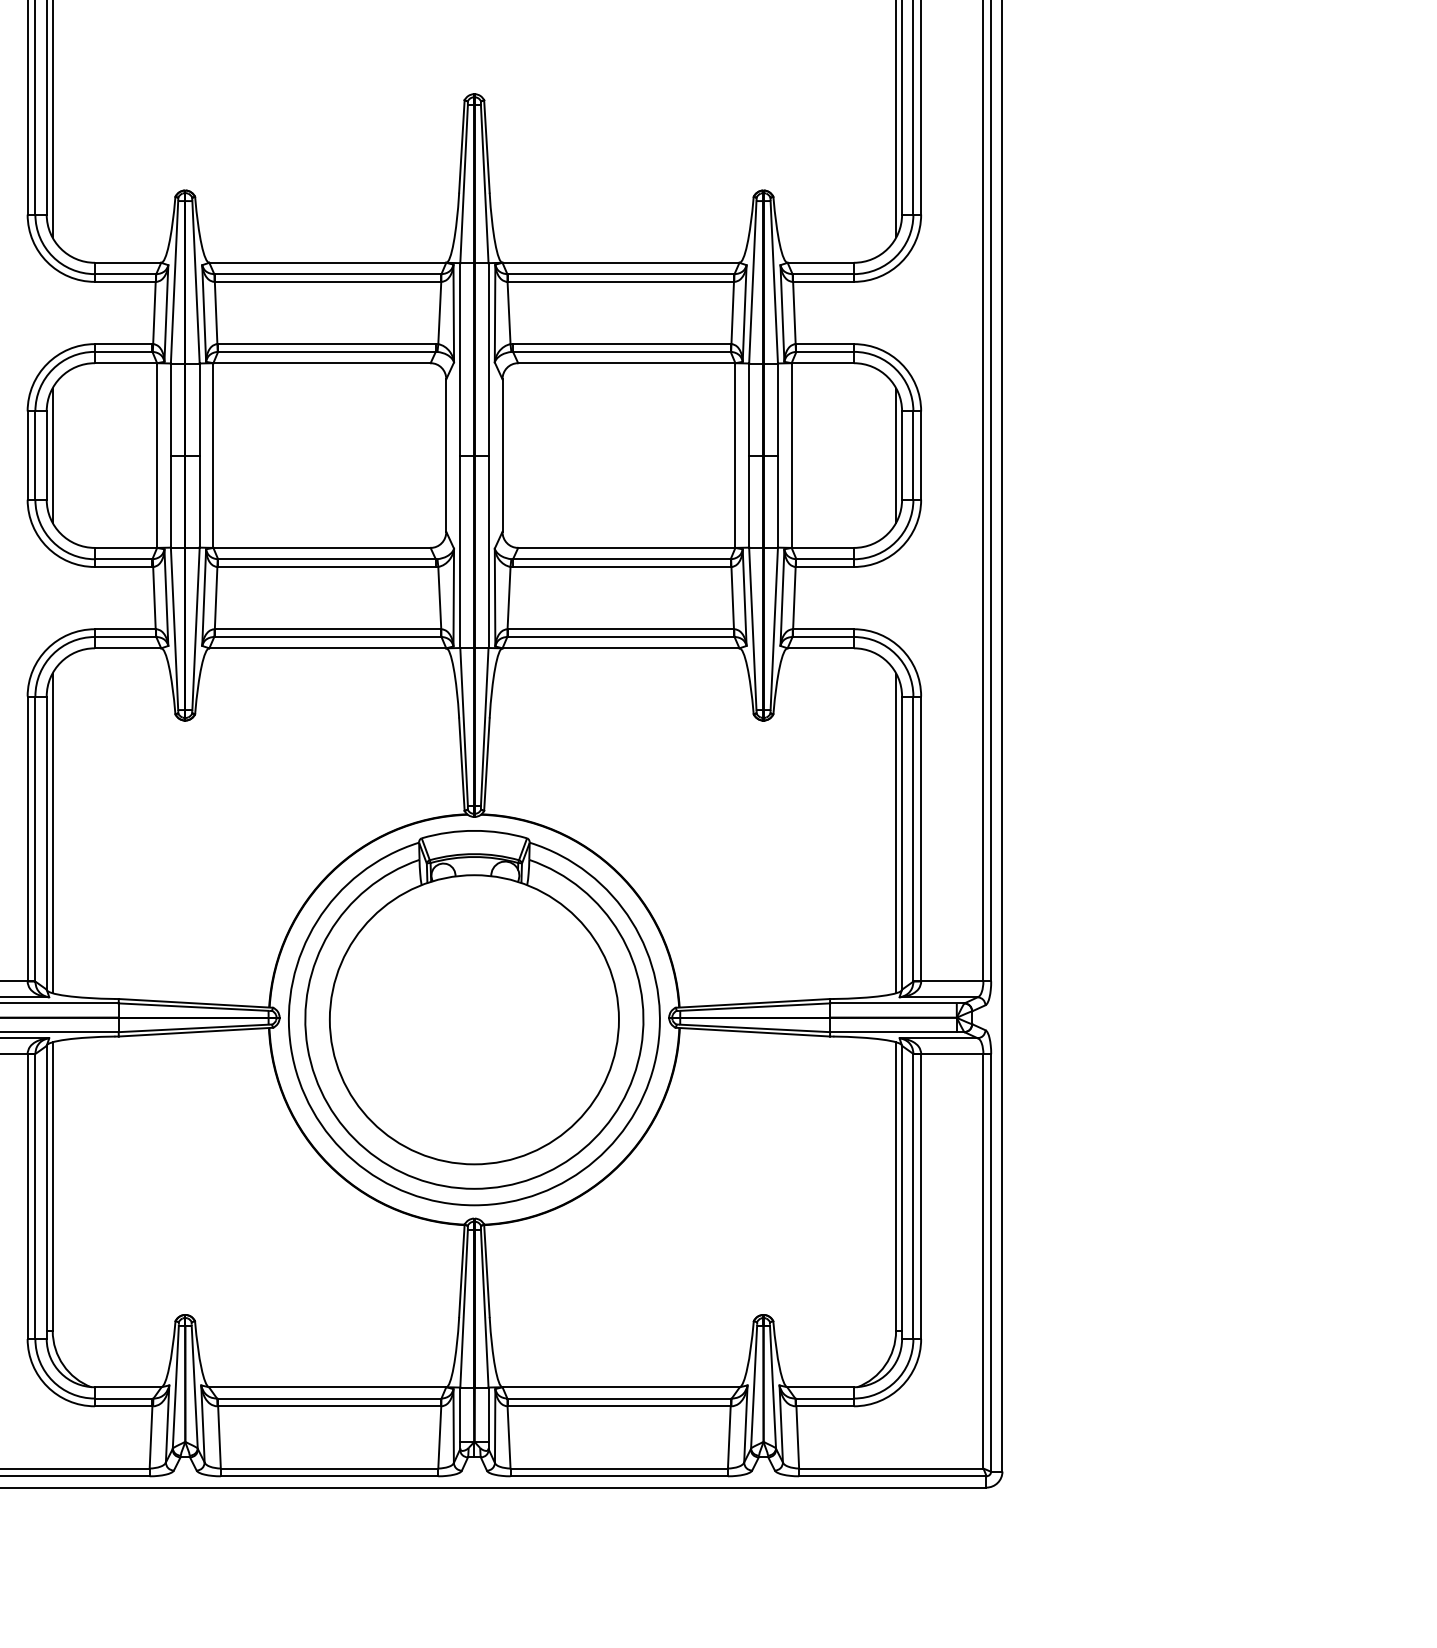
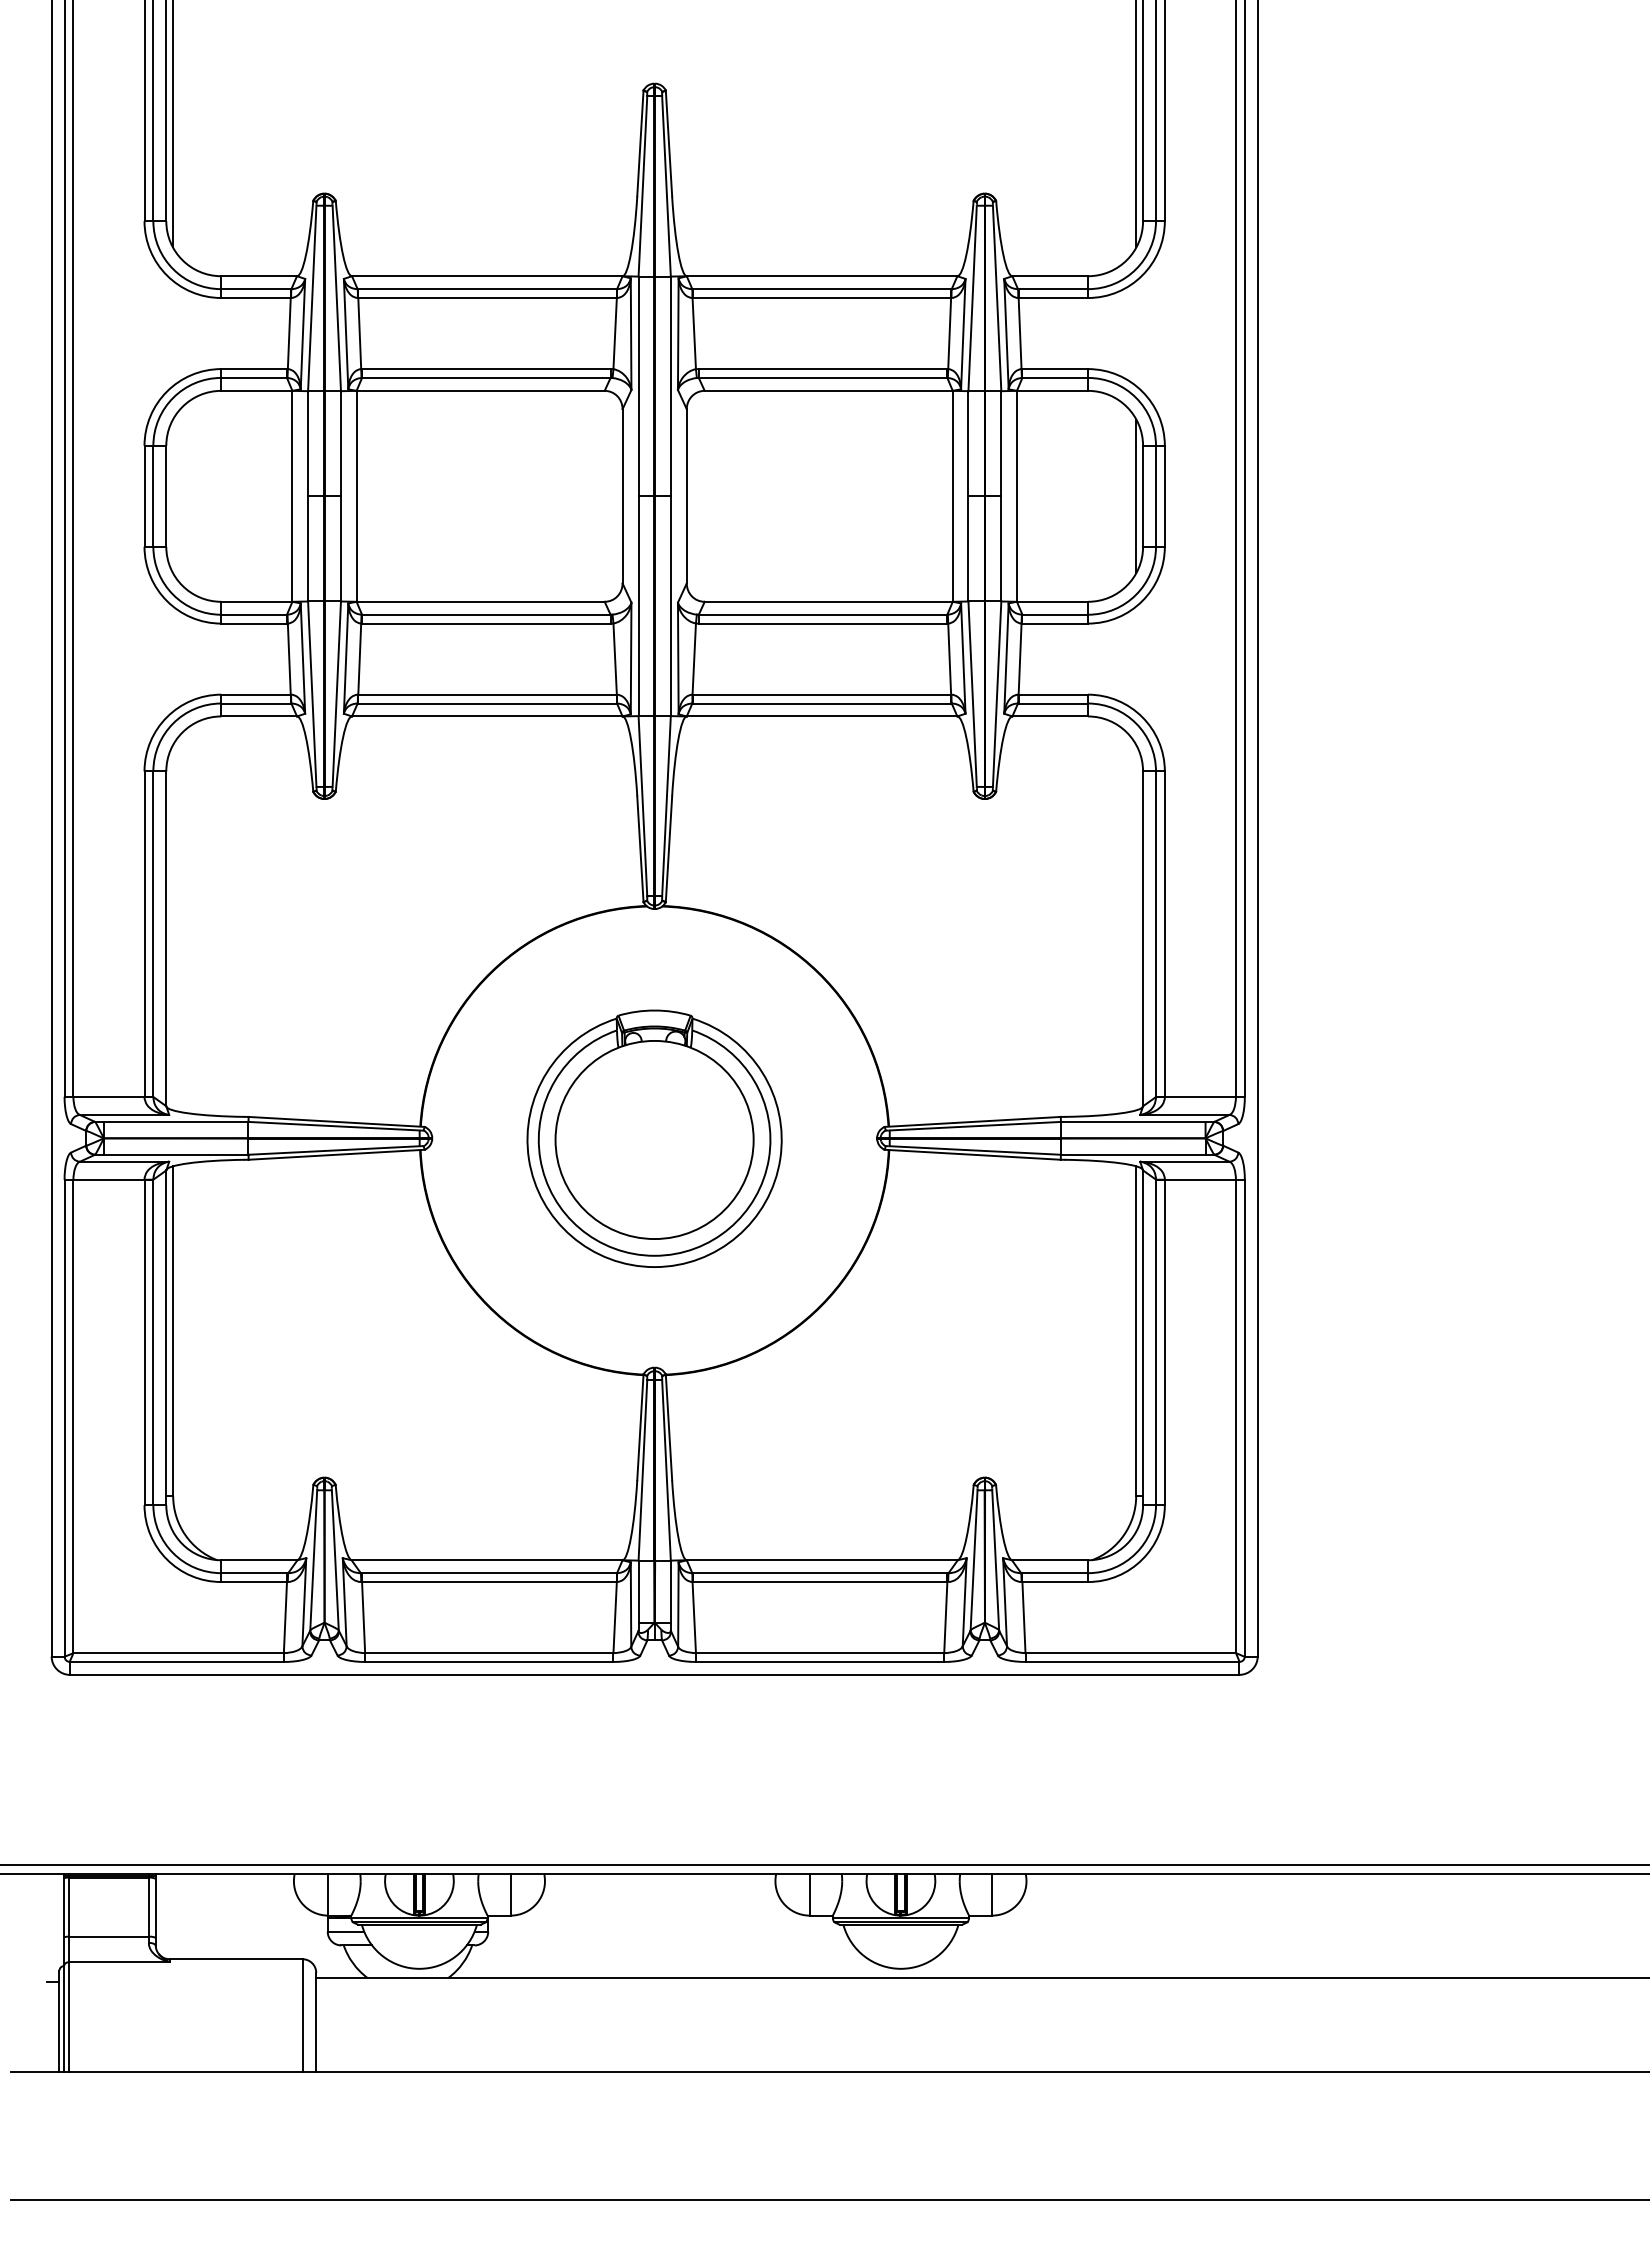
line: (53, 454) -> (173, 495), removed
line: (53, 833) -> (173, 927), removed
line: (896, 833) -> (1136, 927), removed
part: (474, 1017) -> (654, 1138), size x0.6

